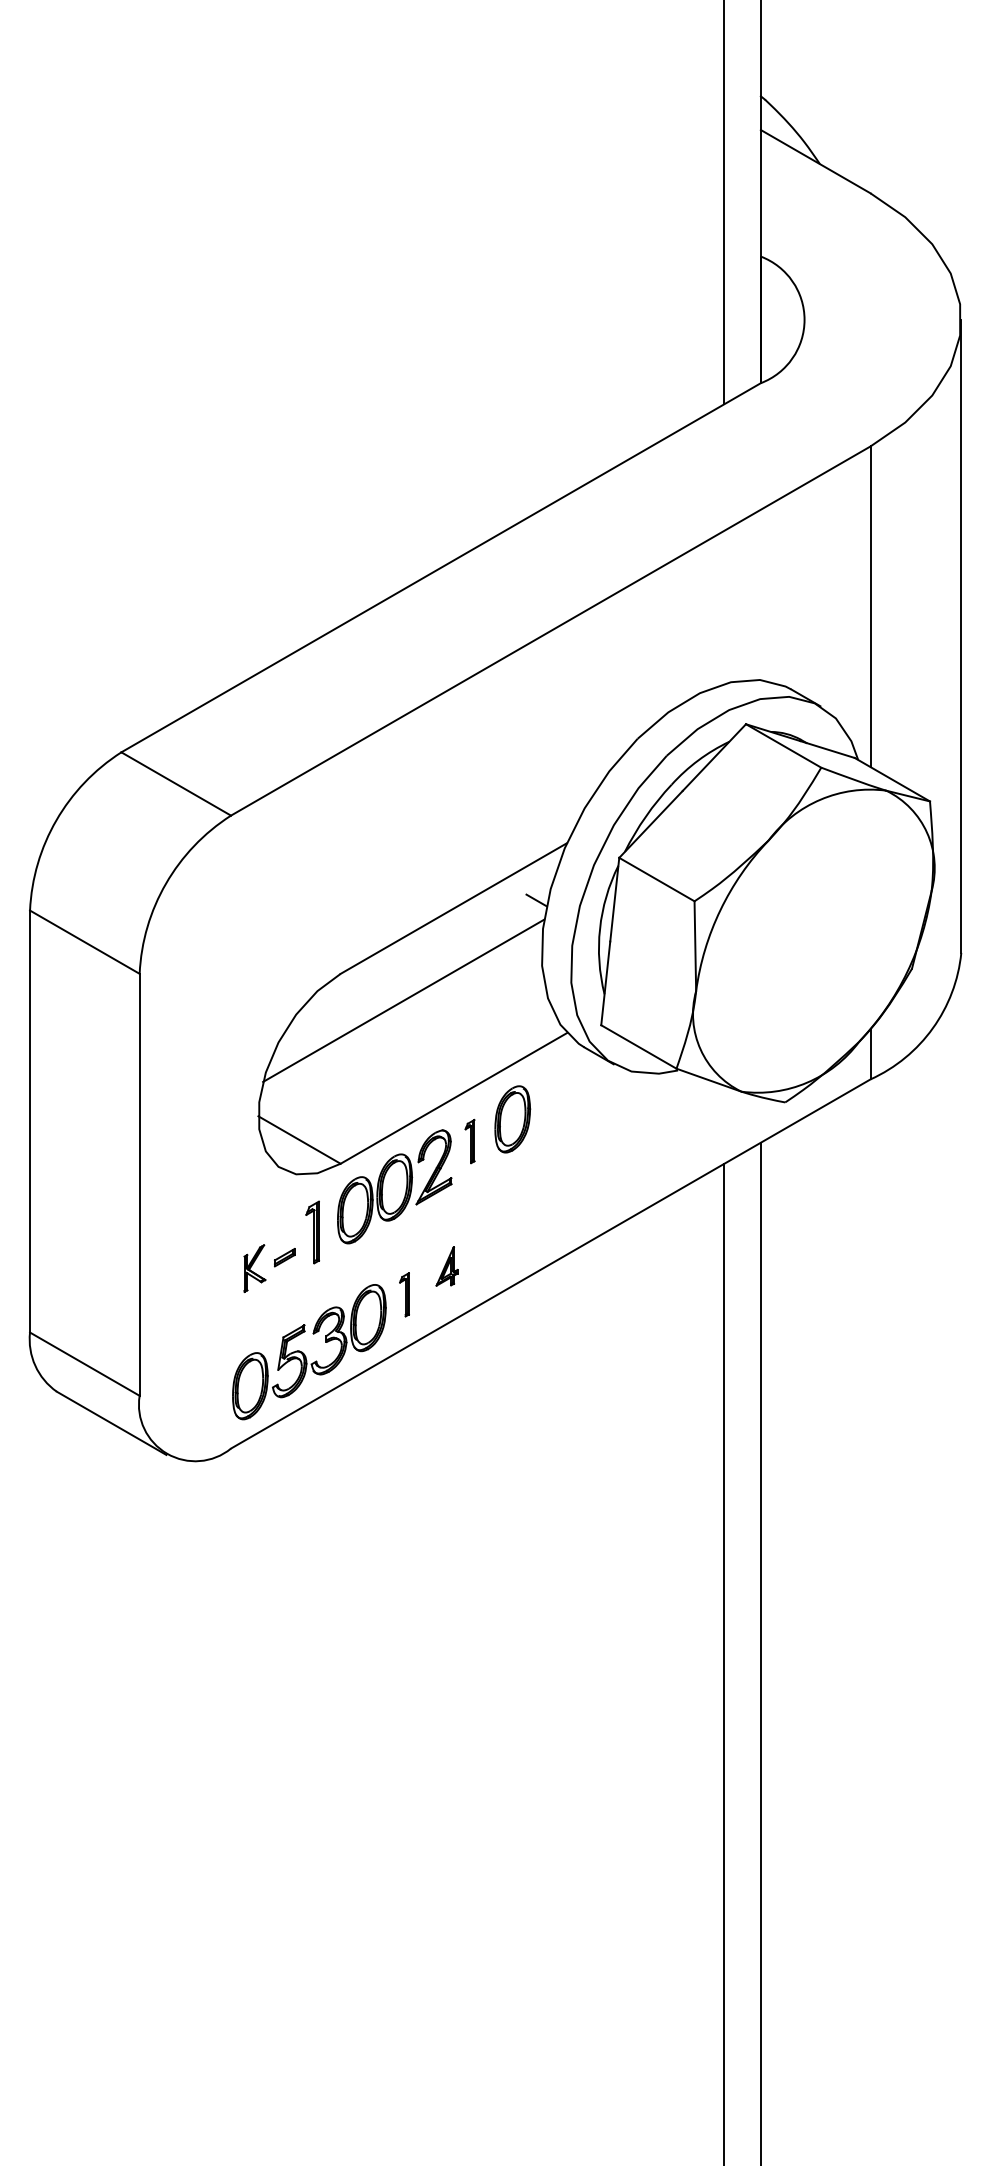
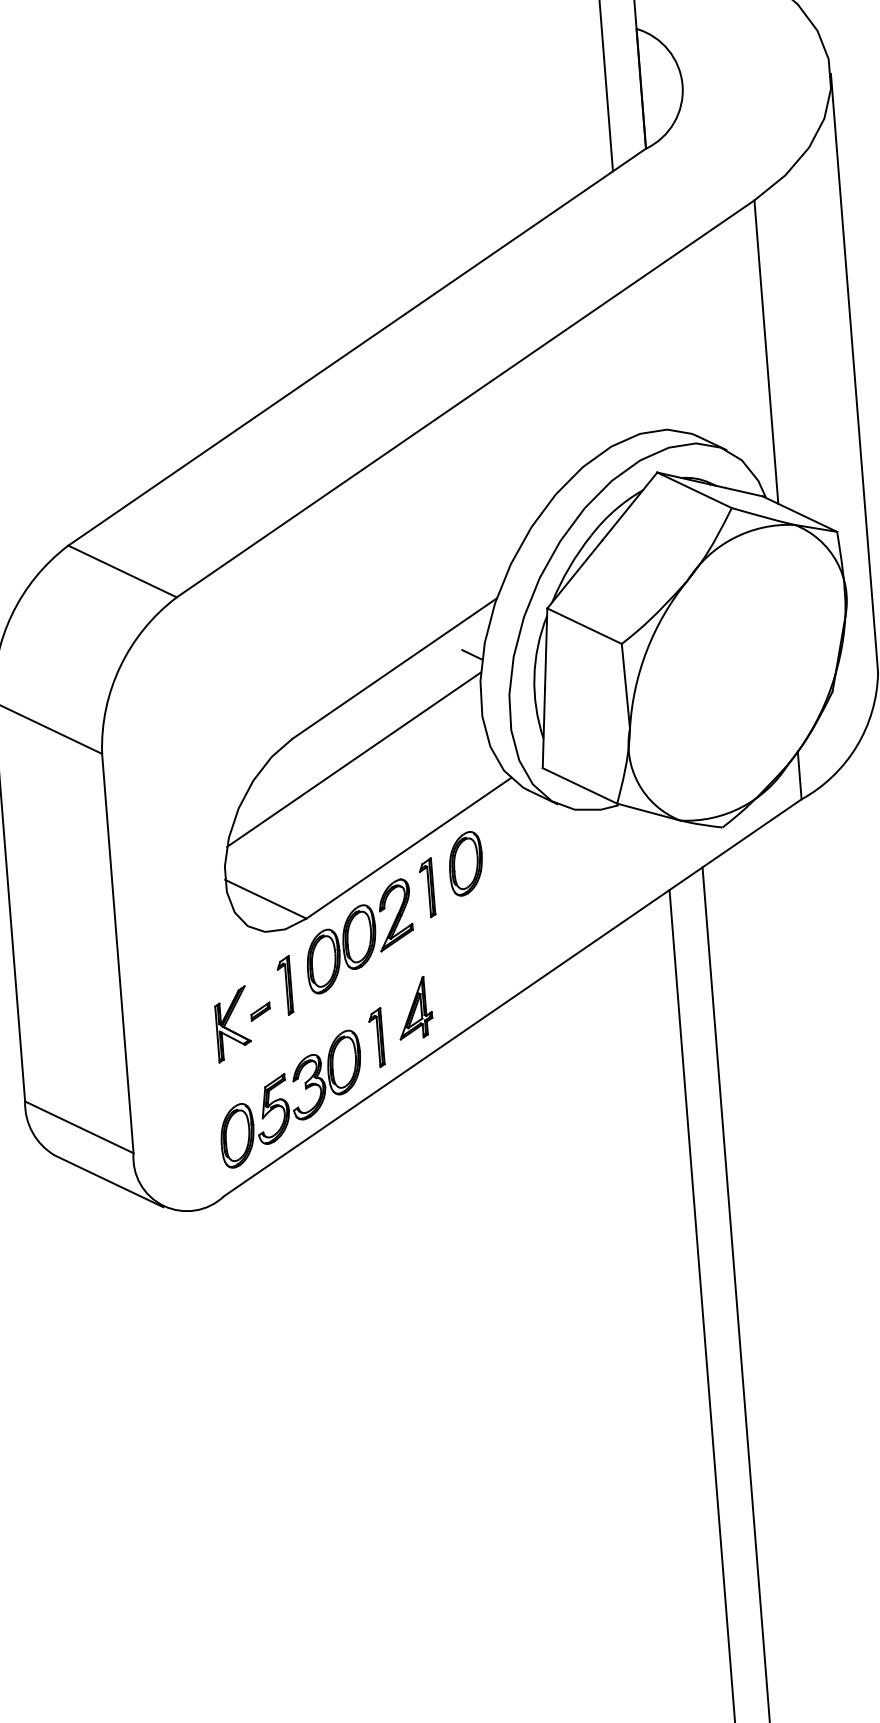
part: (469, 1141) -> (426, 887), size x1.43
part: (446, 1266) -> (414, 1007), size x1.67
part: (254, 1268) -> (232, 1024), size x1.67
part: (404, 1294) -> (376, 1037), size x1.43

